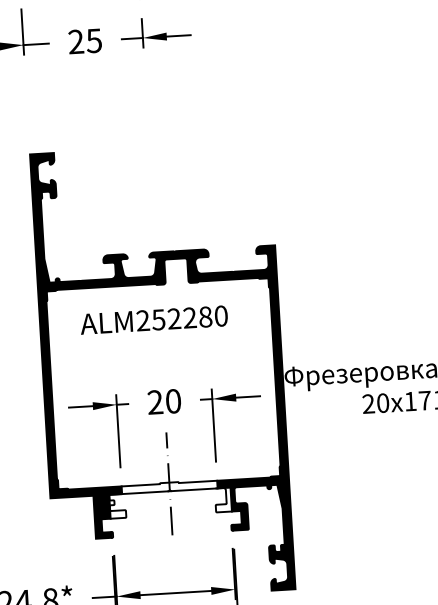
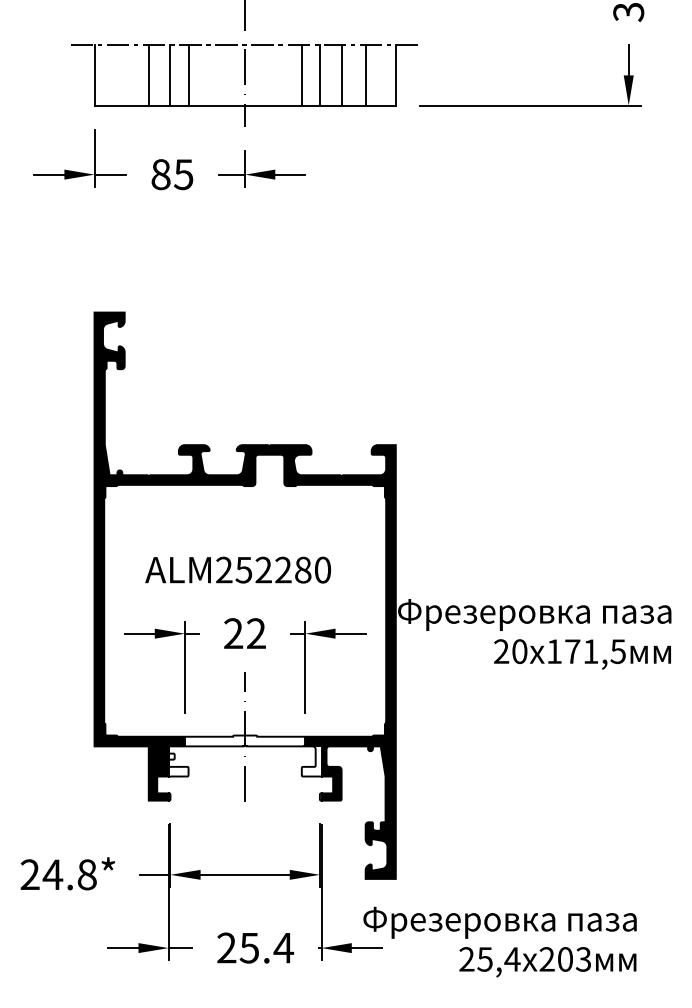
text: (75, 41) -> (160, 174), 25 -> 85
text: (153, 319) -> (237, 569), moved
text: (173, 401) -> (256, 633), 20 -> 22

